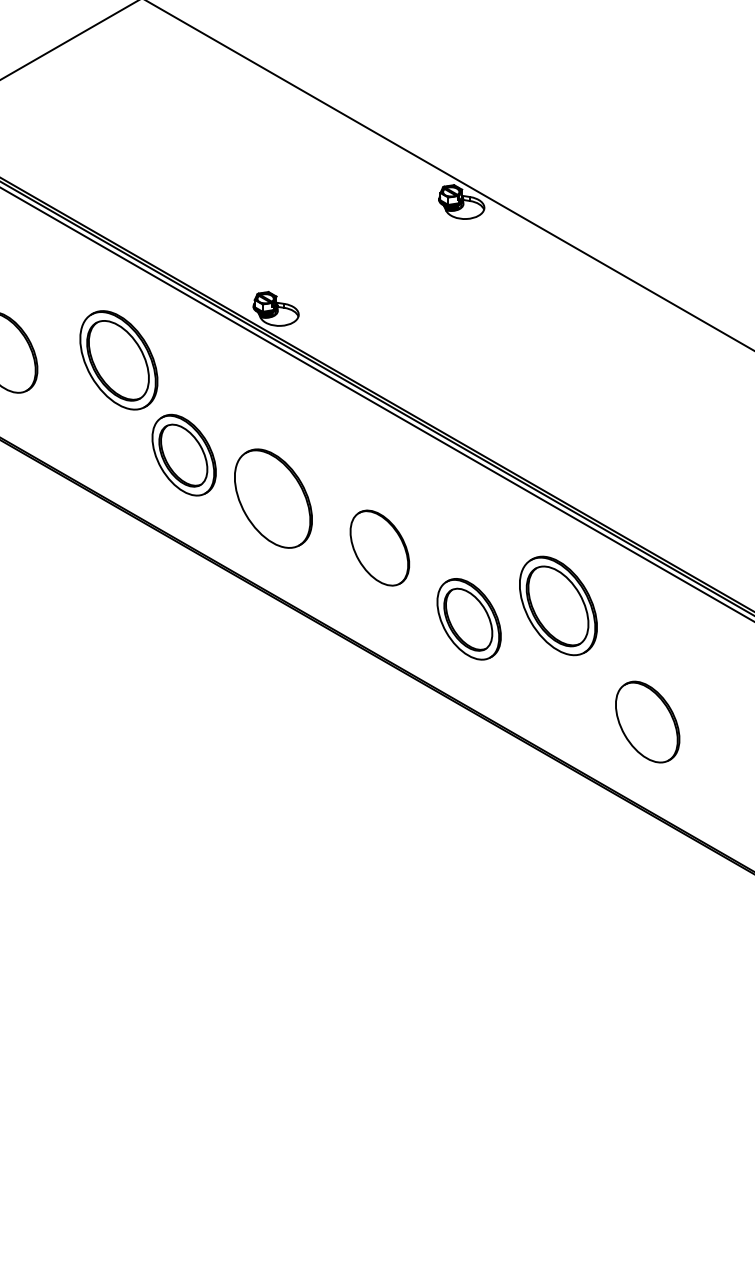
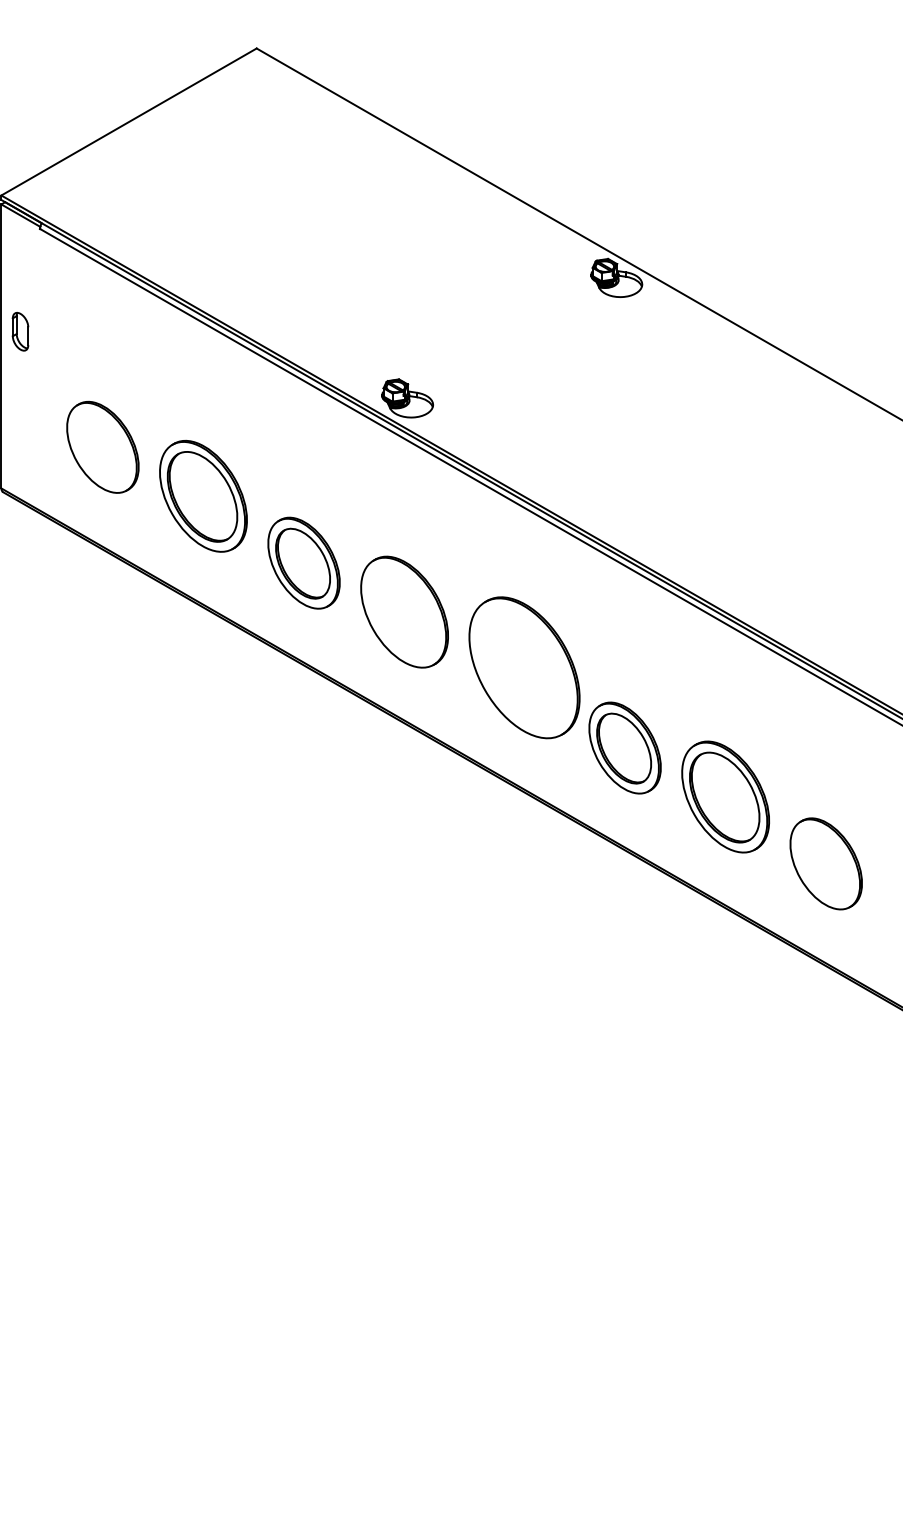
part: (118, 359) -> (203, 495), moved
part: (379, 547) -> (524, 667), size x1.67
part: (558, 605) -> (725, 796), moved

